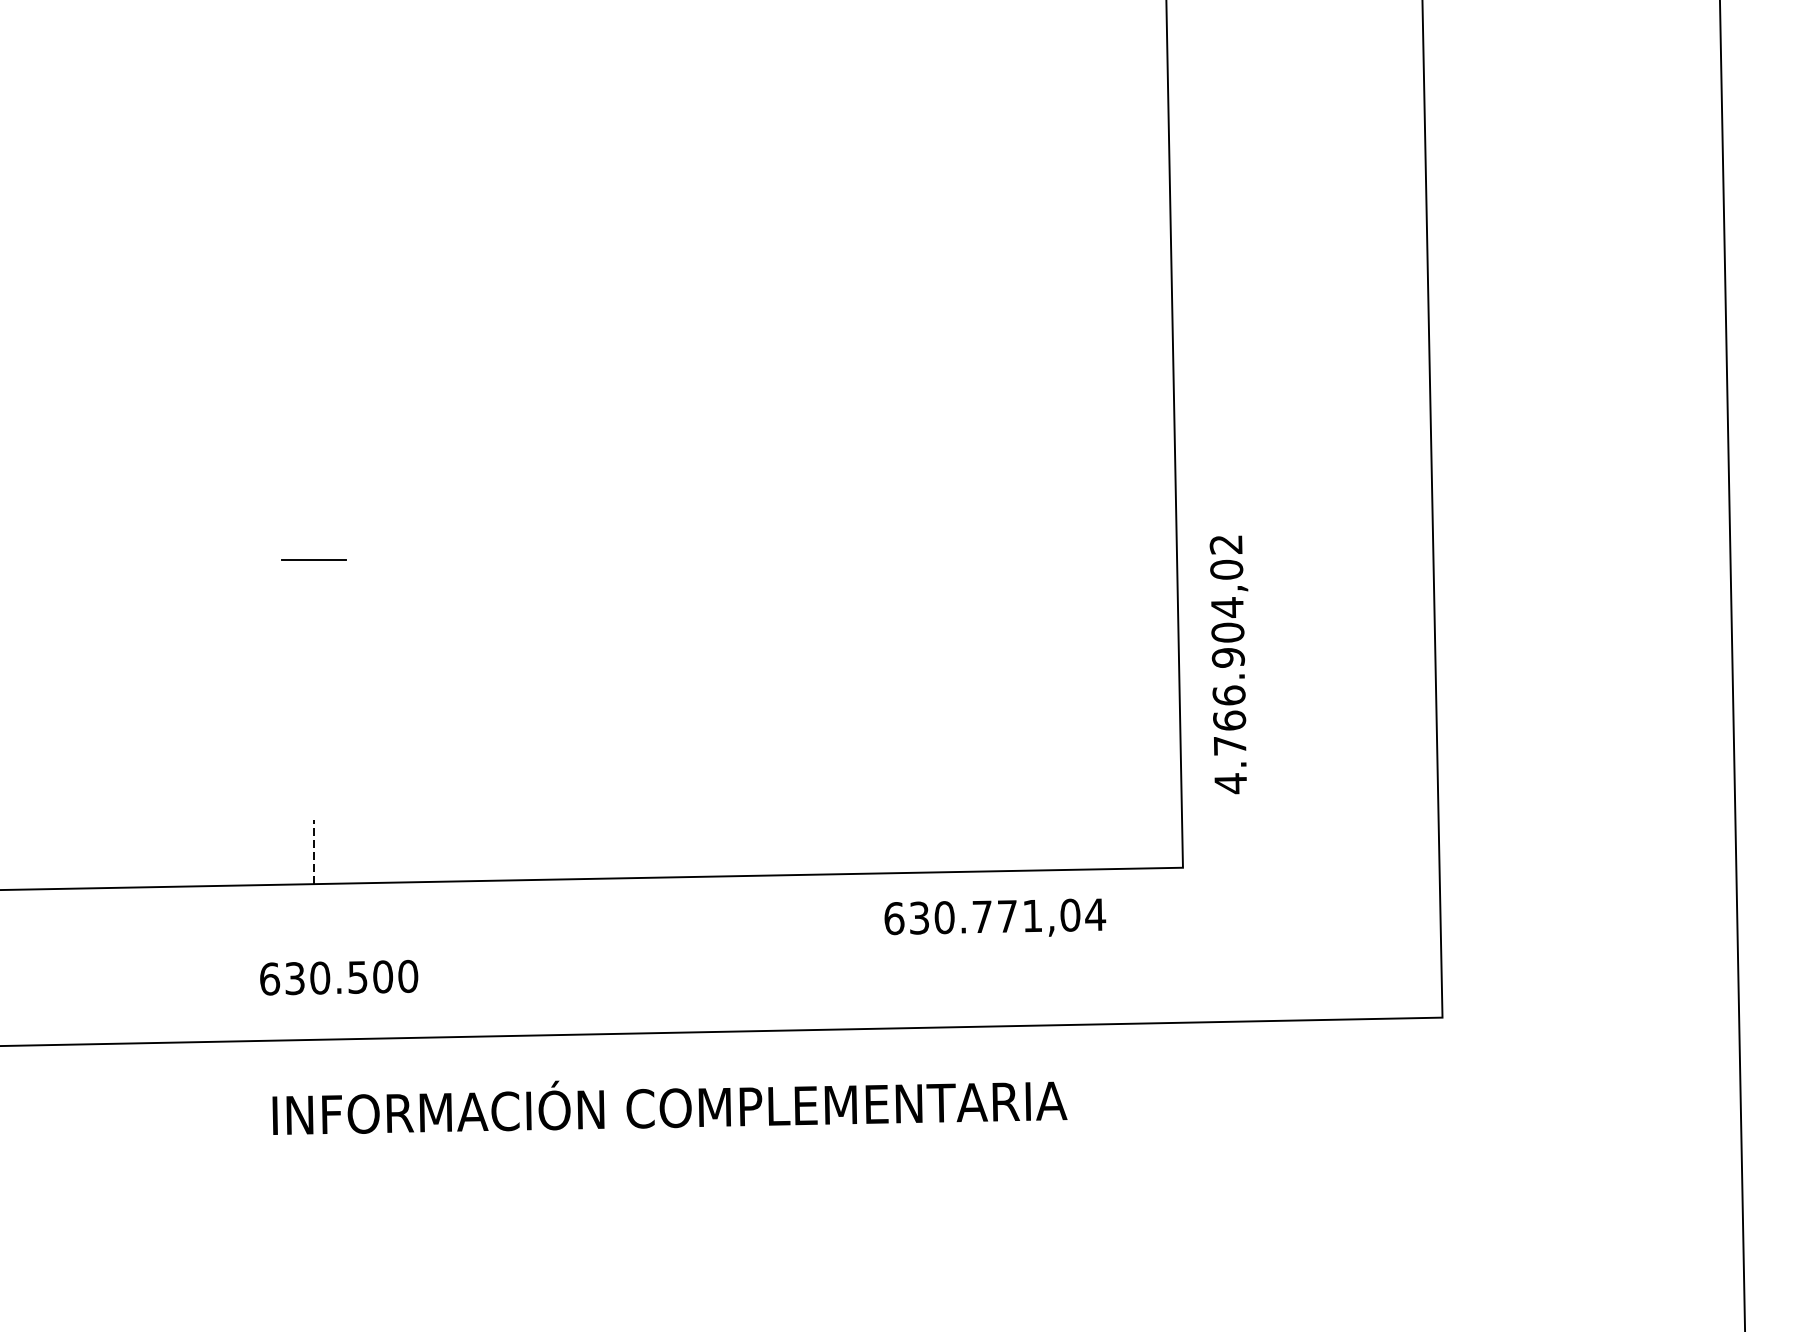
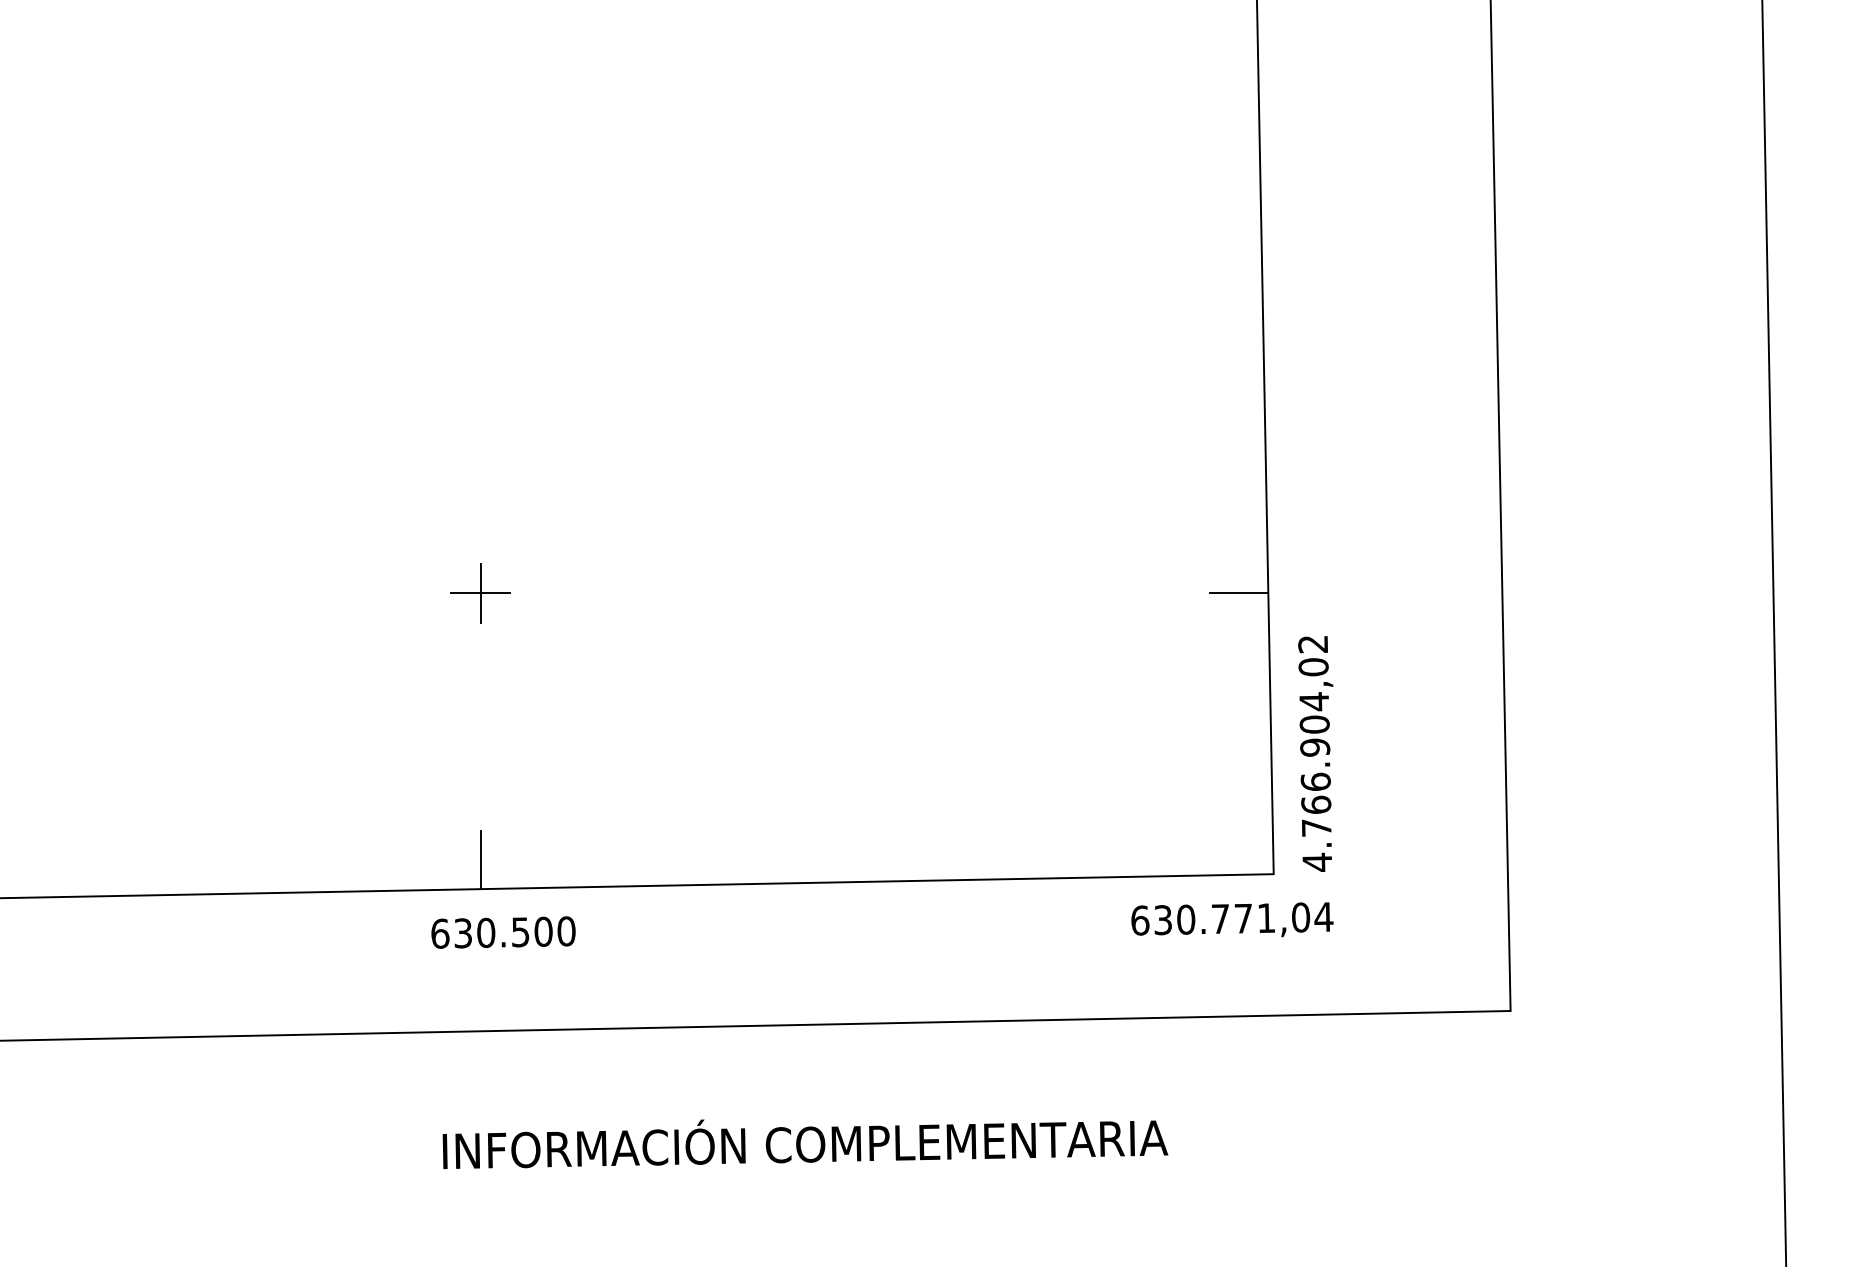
line: (313, 560) -> (480, 593), added
line: (1144, 560) -> (1238, 593), added
text: (1228, 664) -> (1315, 753), moved
line: (313, 851) -> (480, 859), dashed -> solid
text: (995, 917) -> (1232, 919), moved
text: (339, 977) -> (503, 932), moved
text: (670, 1108) -> (805, 1144), moved

